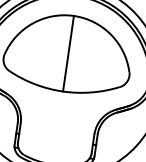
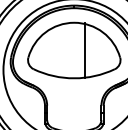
line: (68, 53) -> (85, 50), moved

